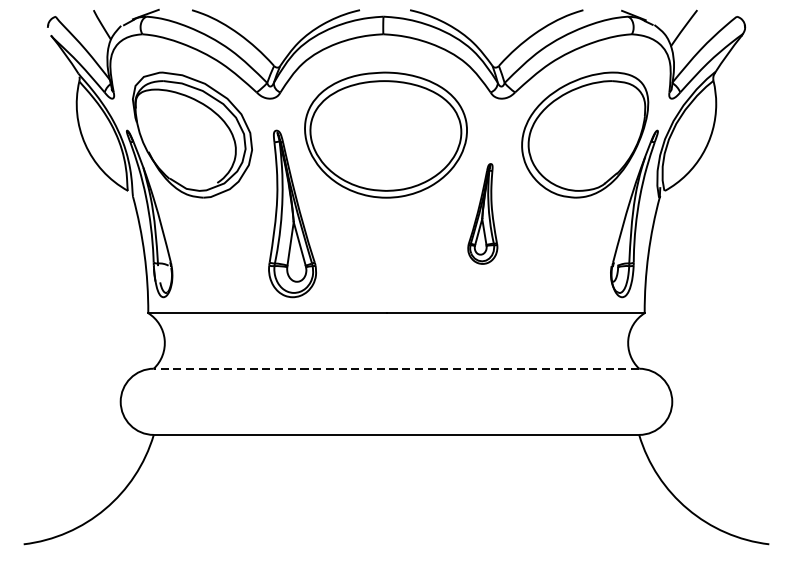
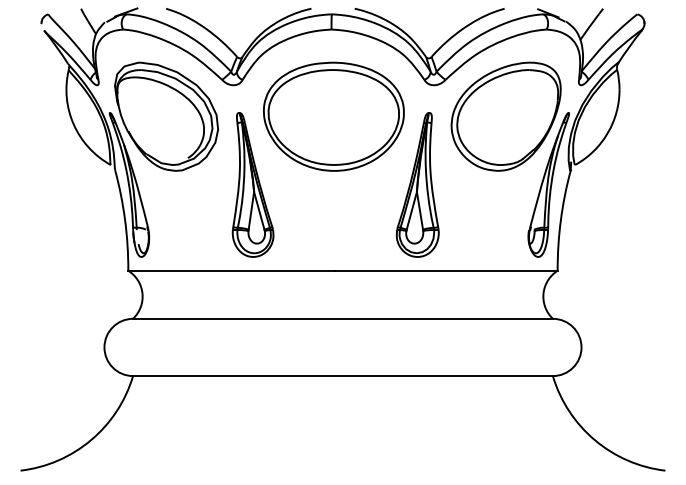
part: (482, 213) -> (417, 184), size x1.67
line: (397, 368) -> (343, 318), dashed -> solid

